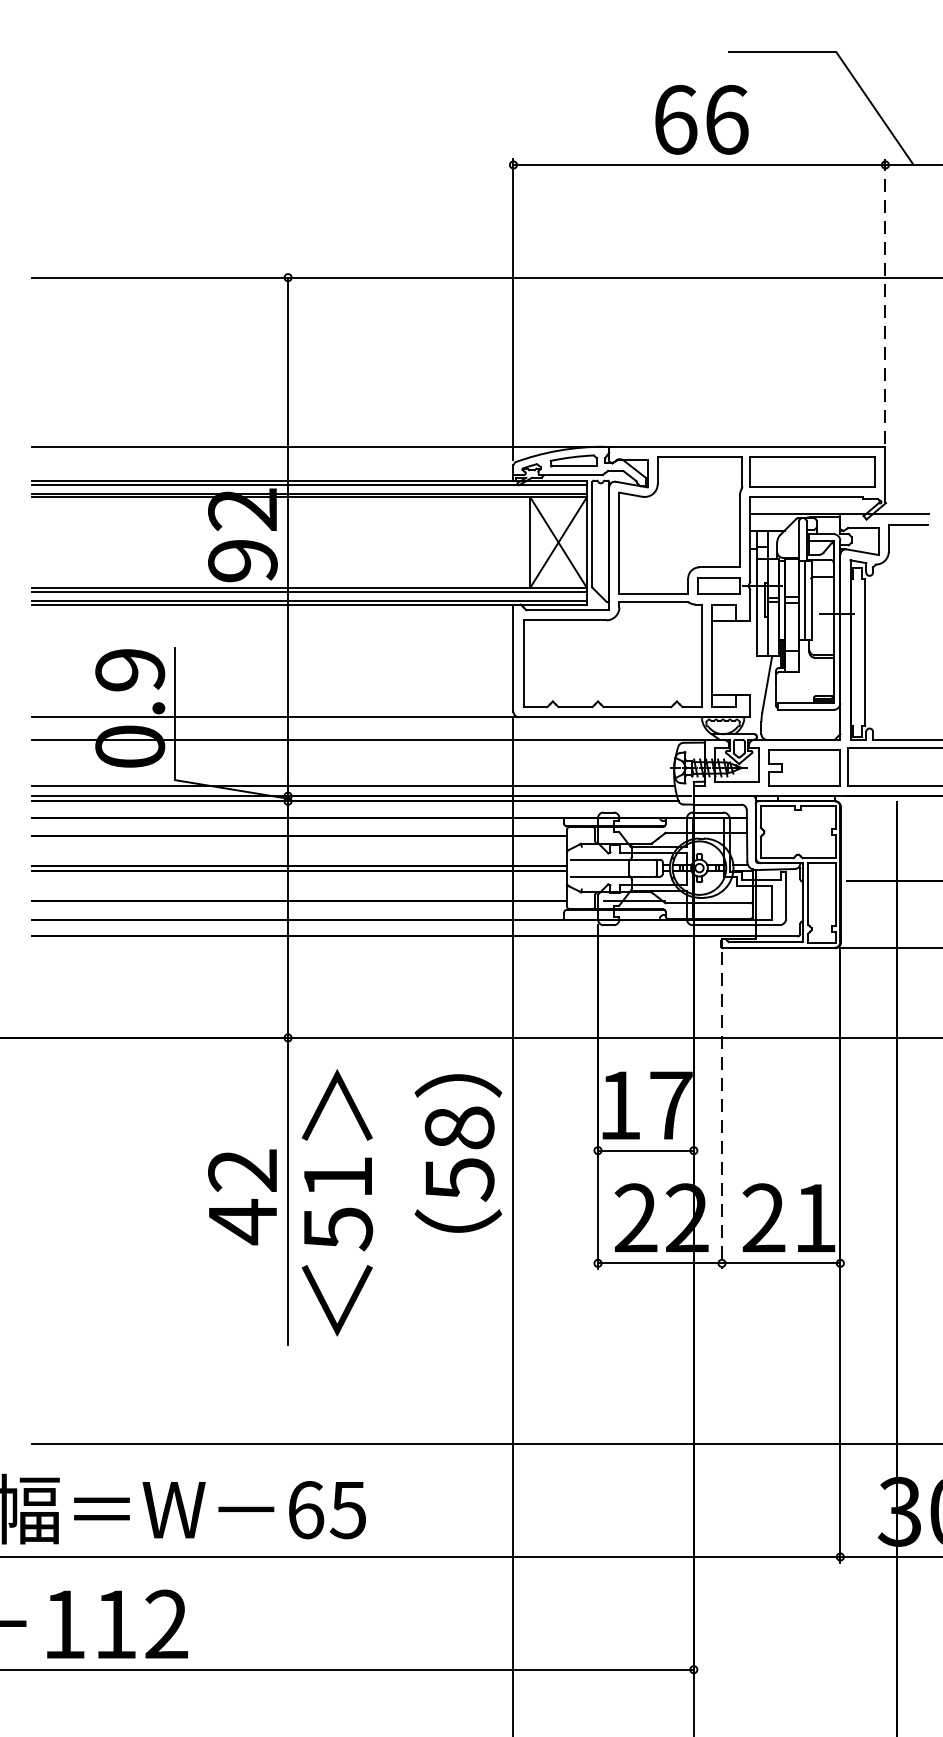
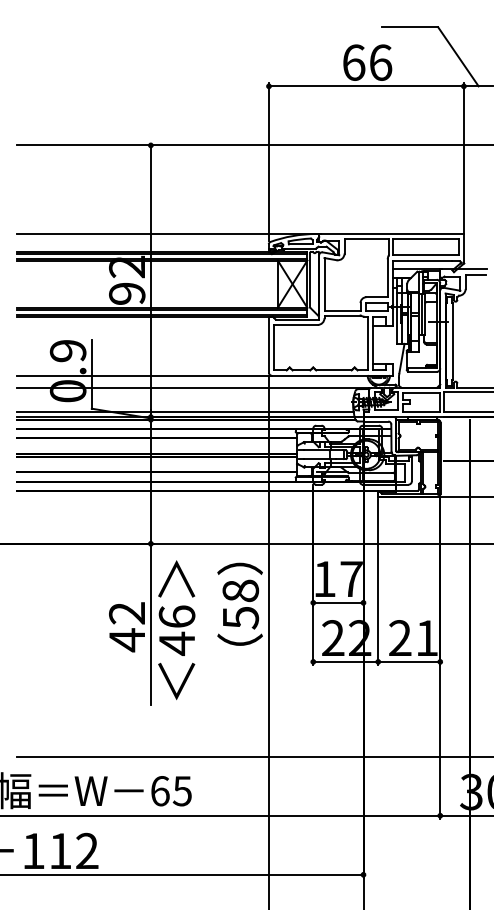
line: (884, 300) -> (463, 157), dashed -> solid
line: (722, 1111) -> (378, 582), dashed -> solid
text: (336, 1203) -> (176, 630), 51 -> 46

